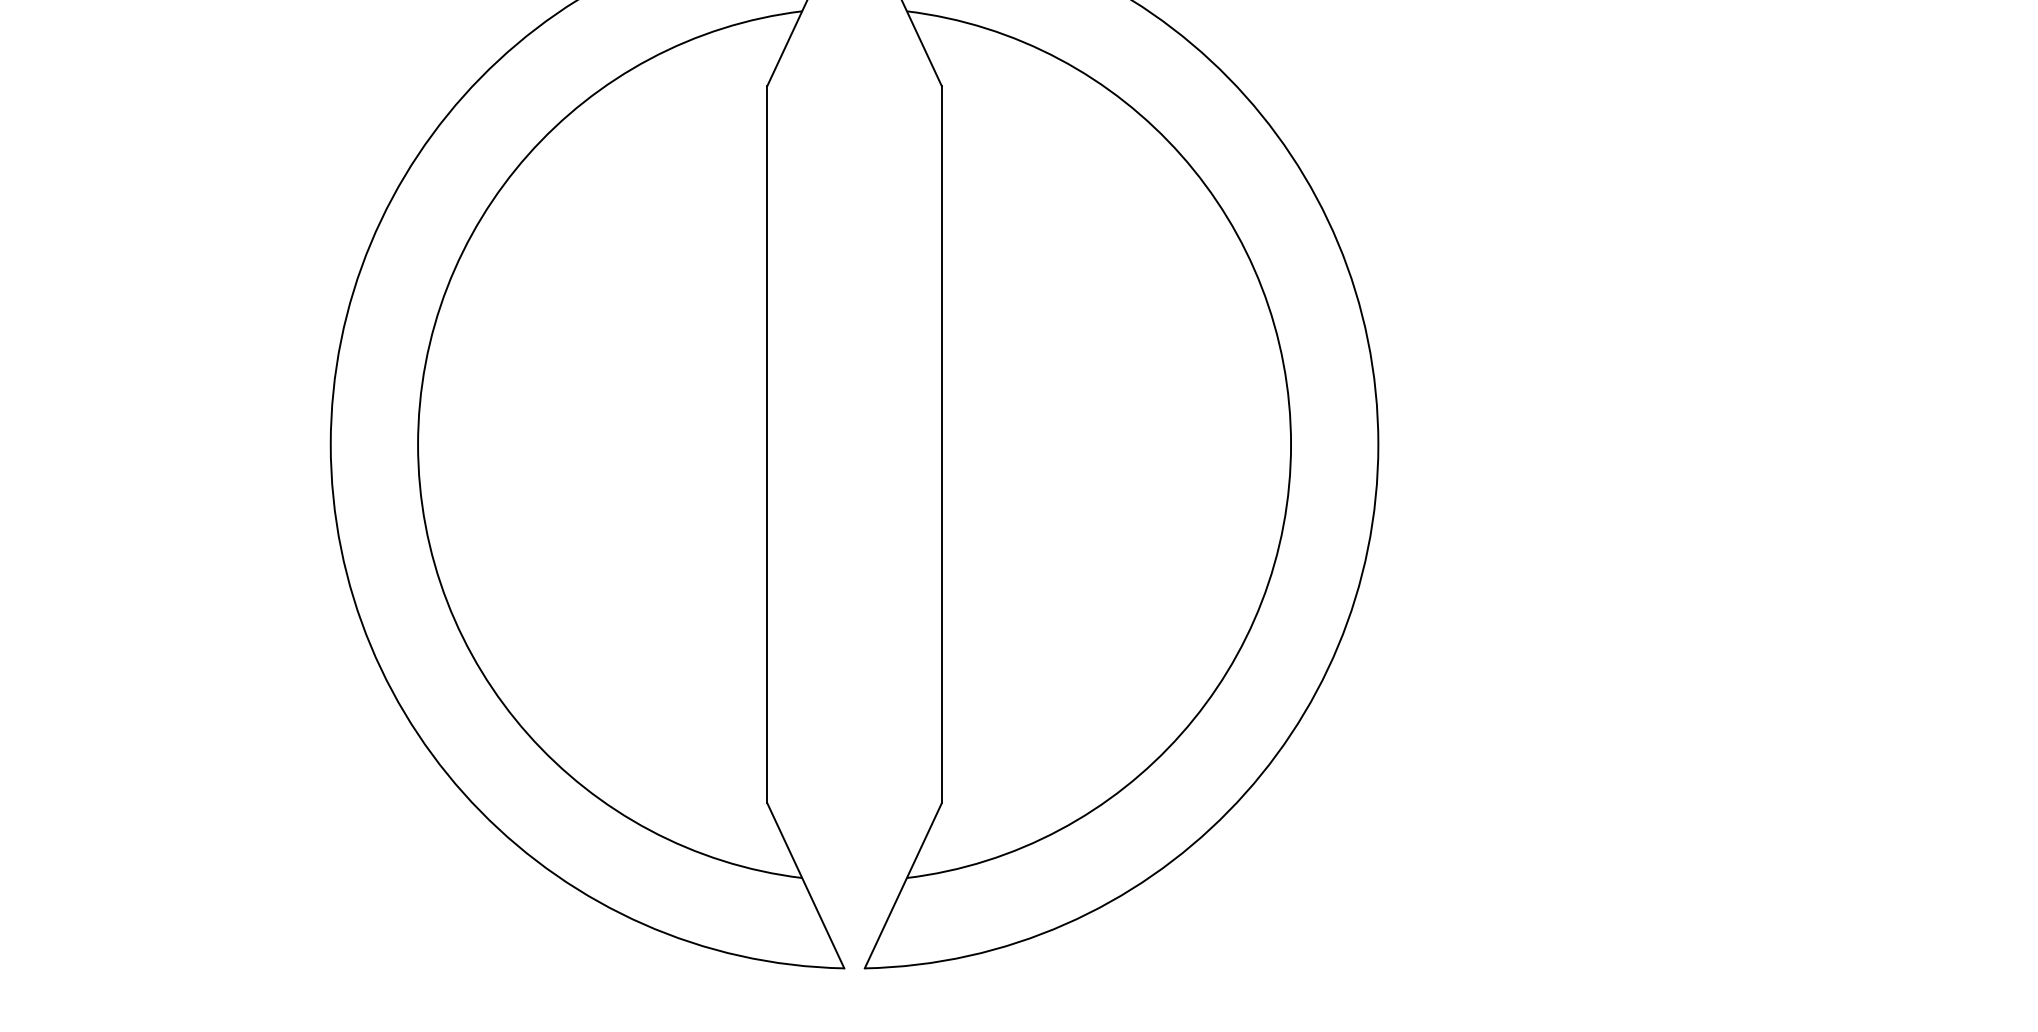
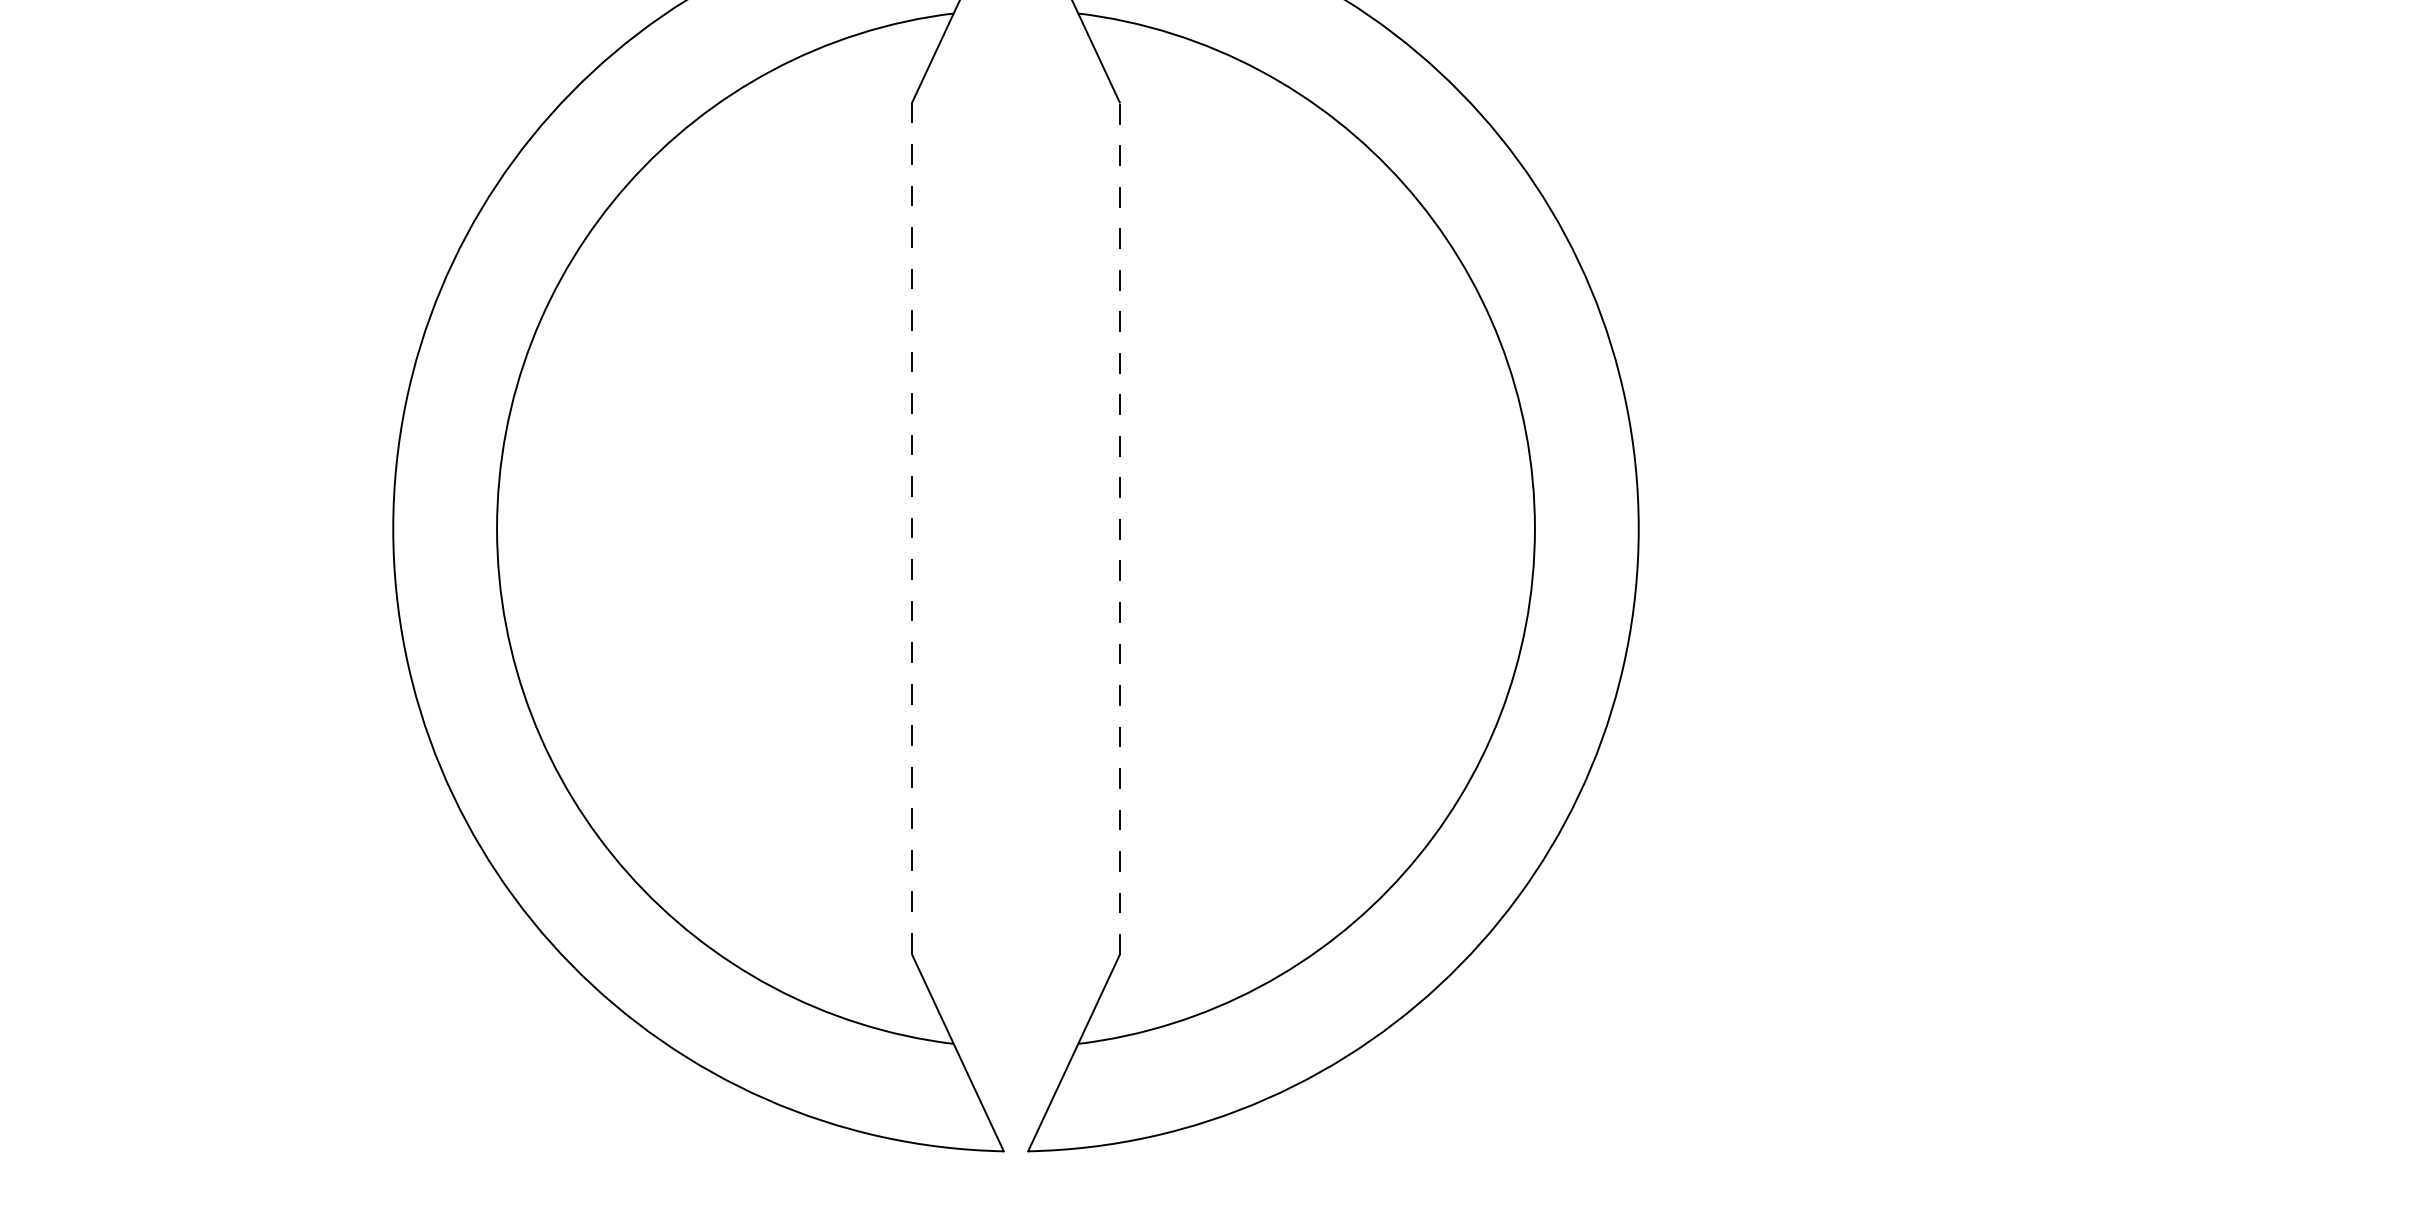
line: (941, 444) -> (1119, 528), solid -> dashed
line: (767, 445) -> (912, 529), solid -> dashed

